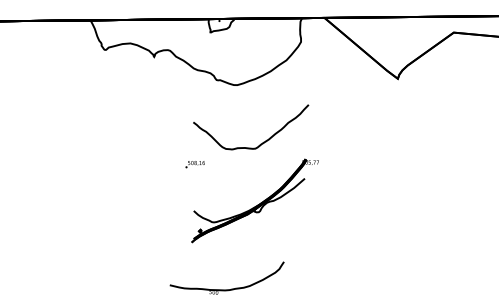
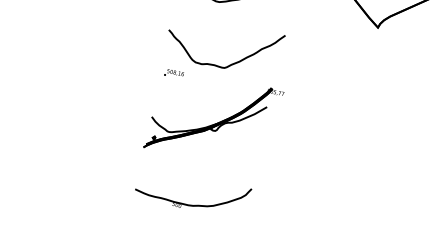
text: (194, 164) -> (173, 73), moved
part: (226, 289) -> (189, 204), moved

